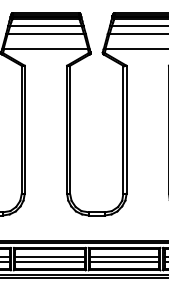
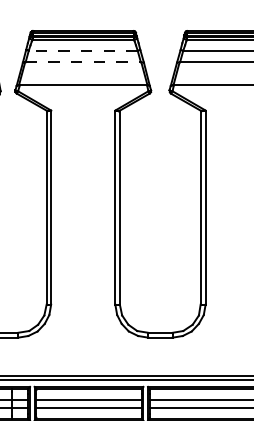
line: (45, 26) -> (82, 51), solid -> dashed
line: (45, 33) -> (82, 61), solid -> dashed

